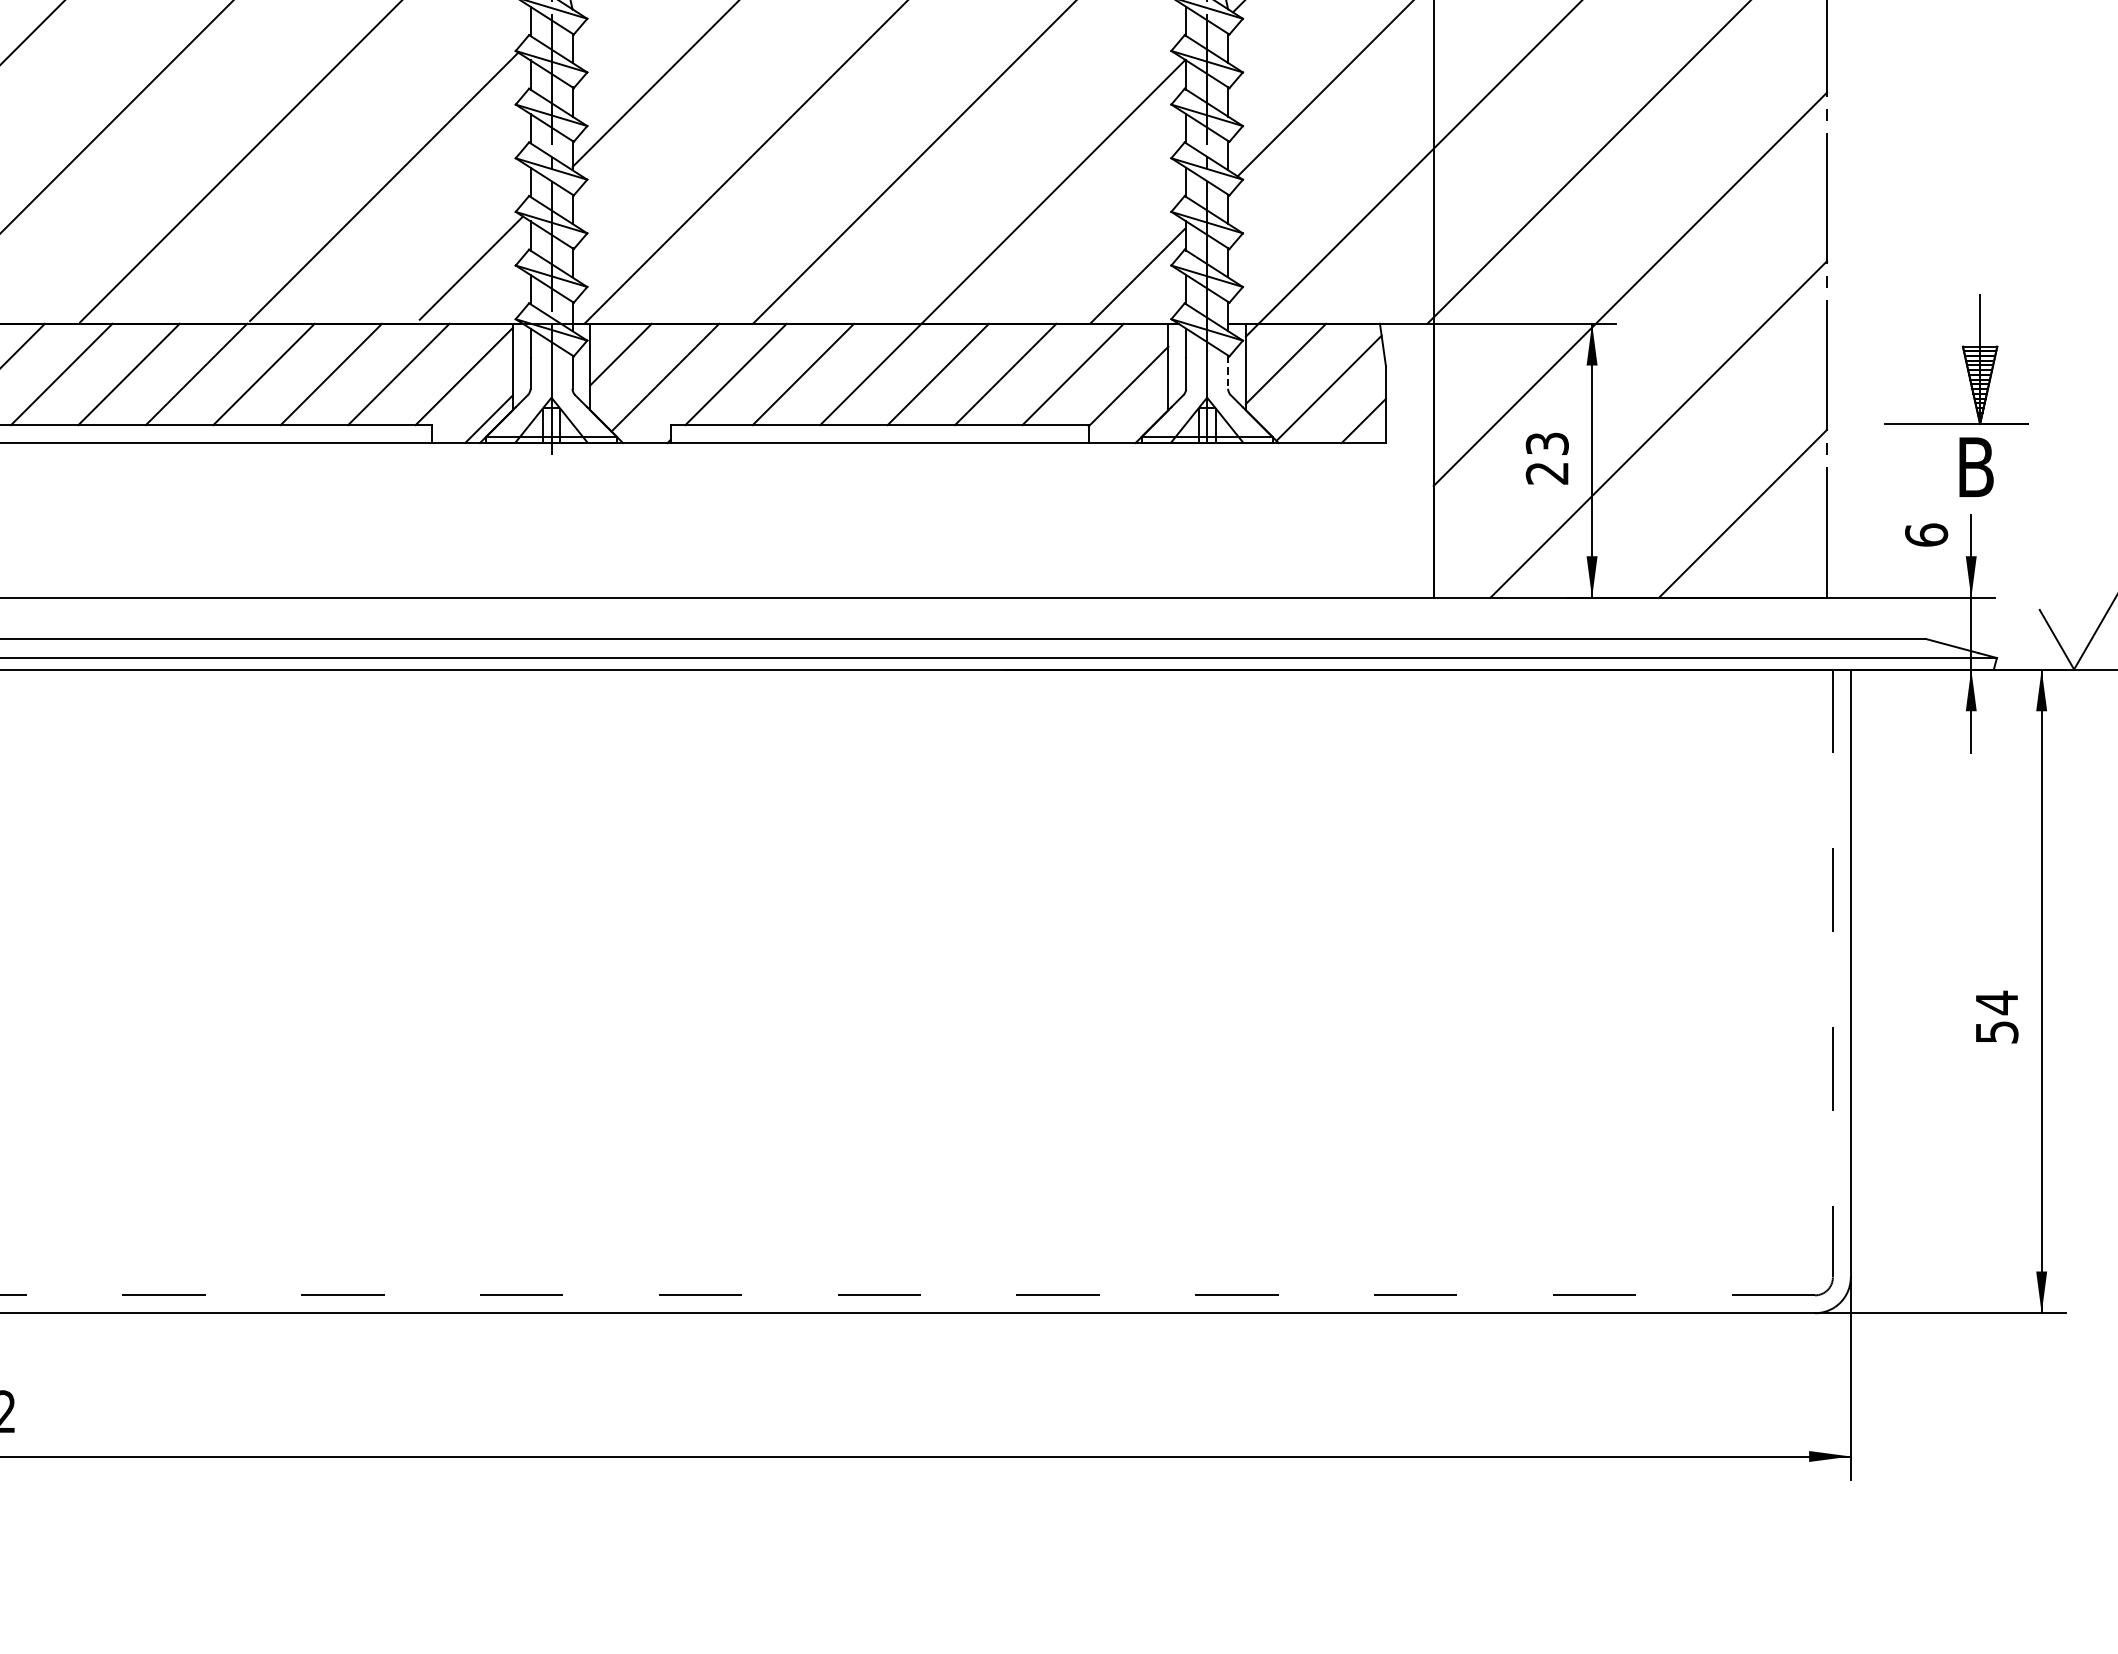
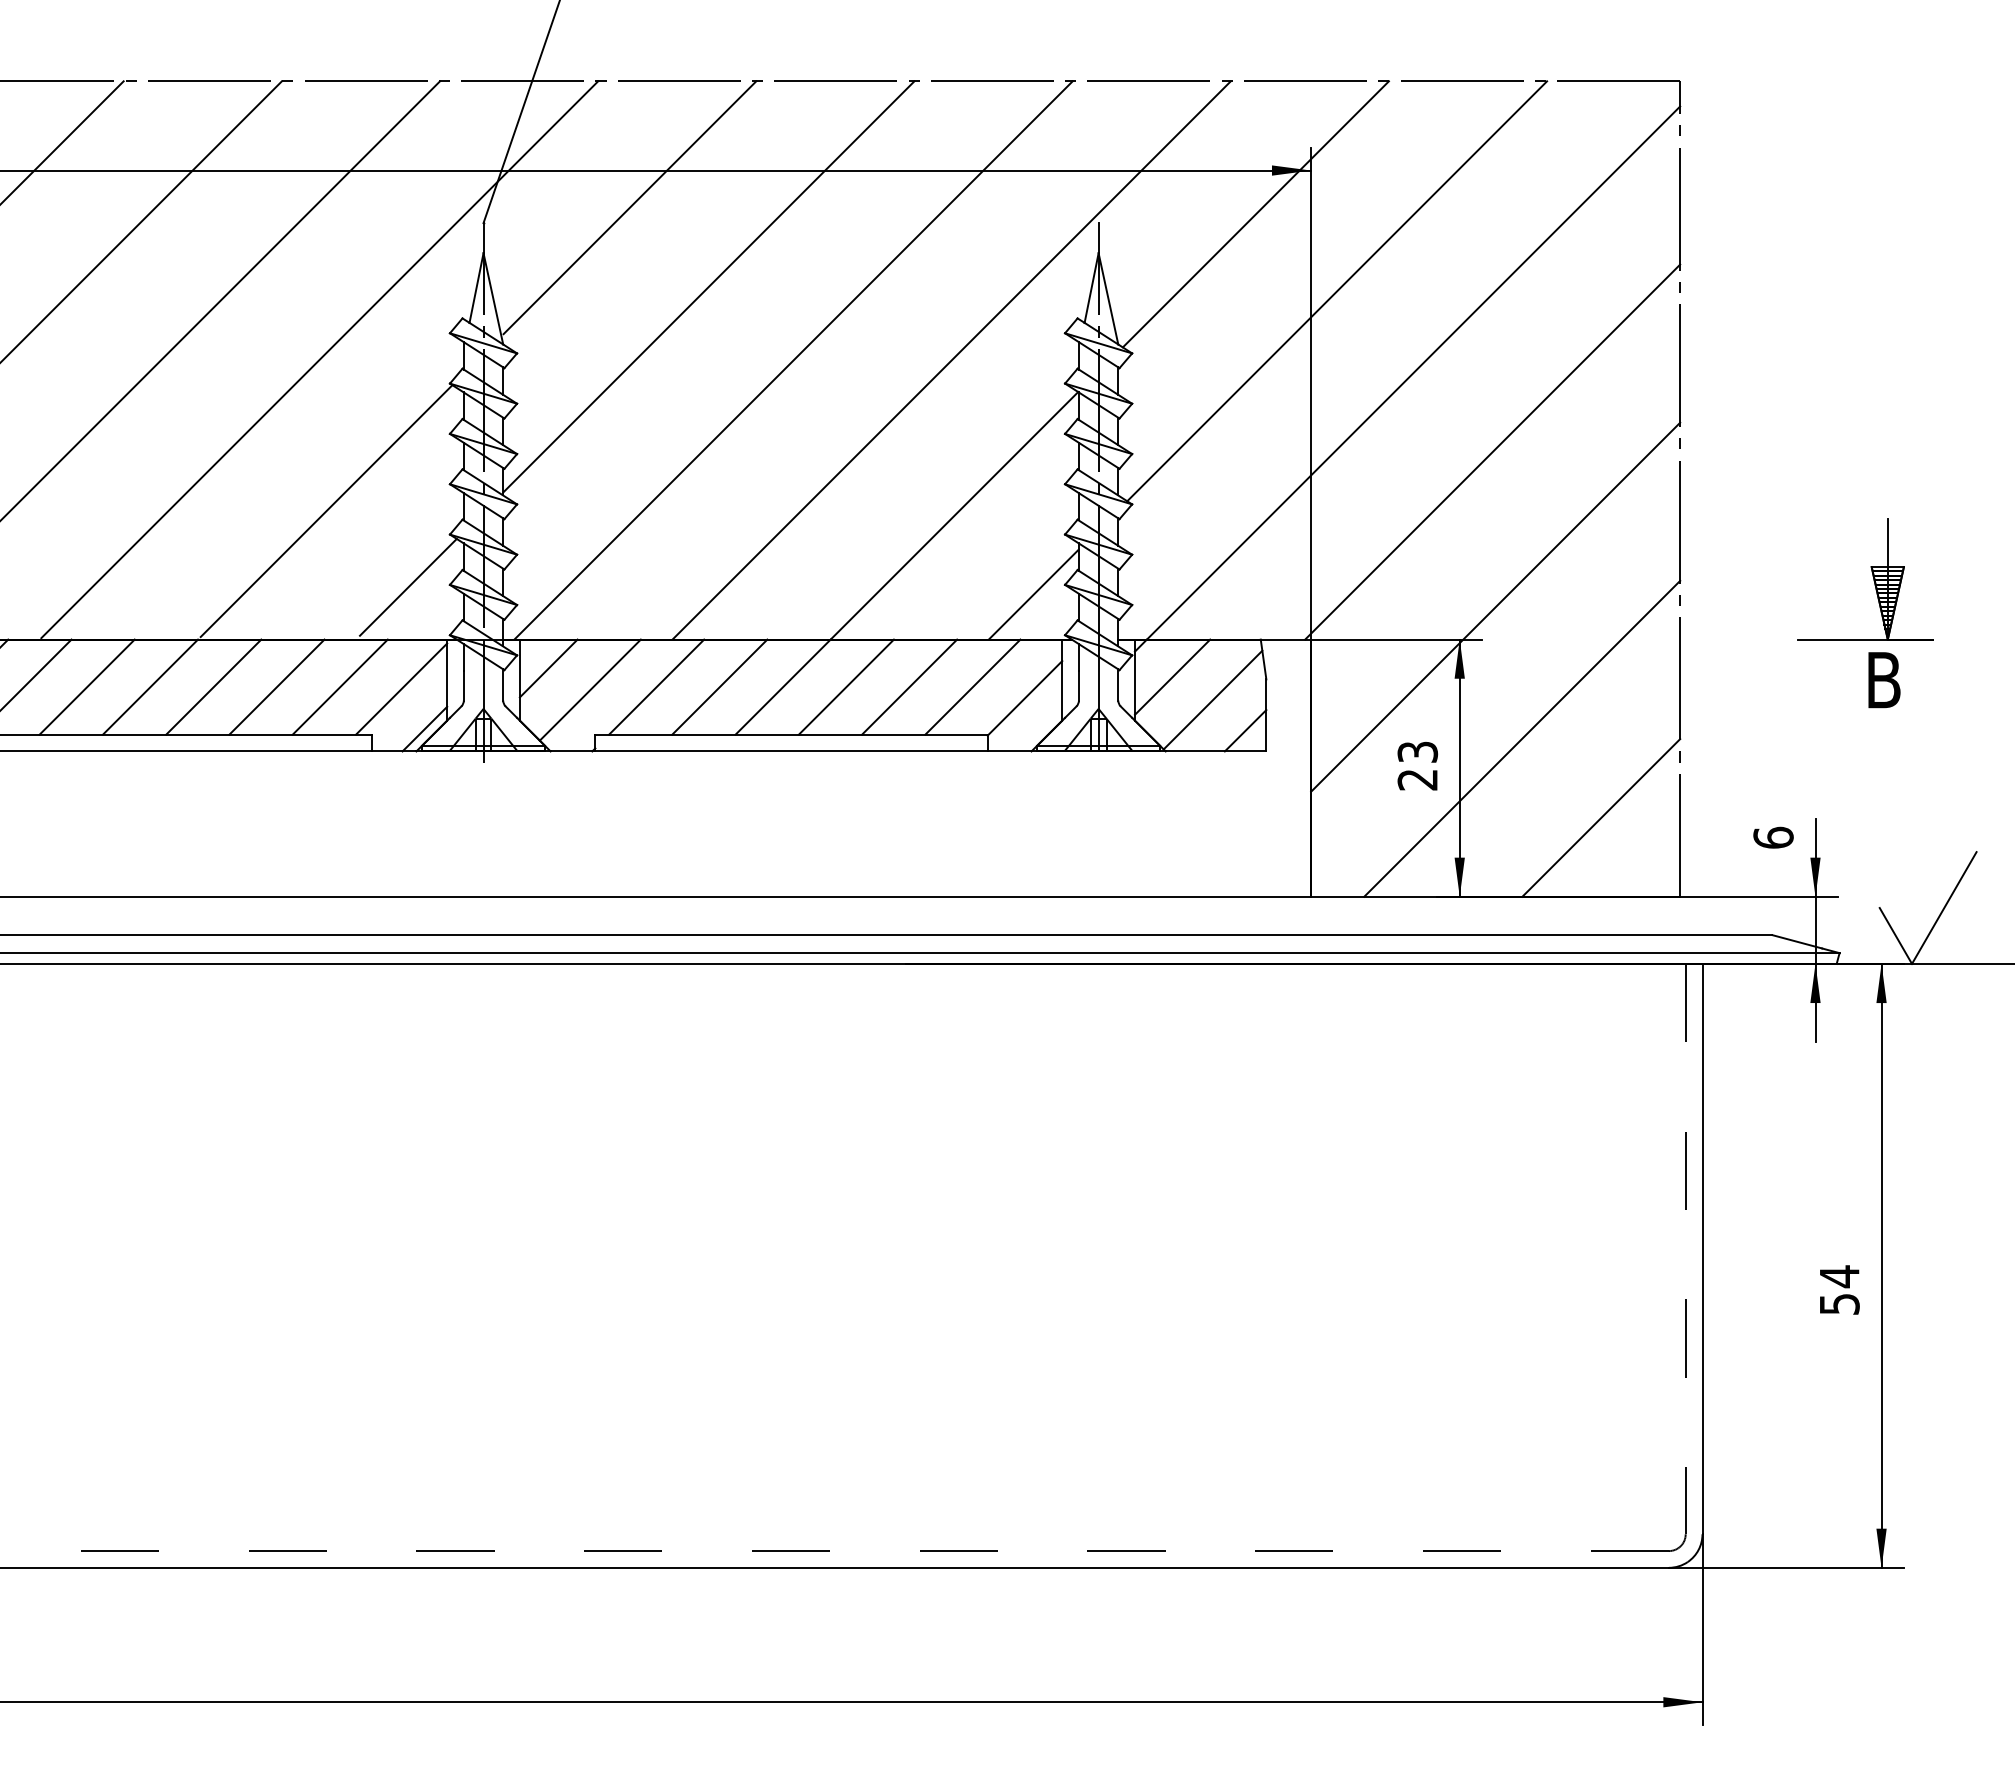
line: (1228, 371) -> (1118, 684), dashed -> solid
part: (1971, 390) -> (1879, 608), moved

